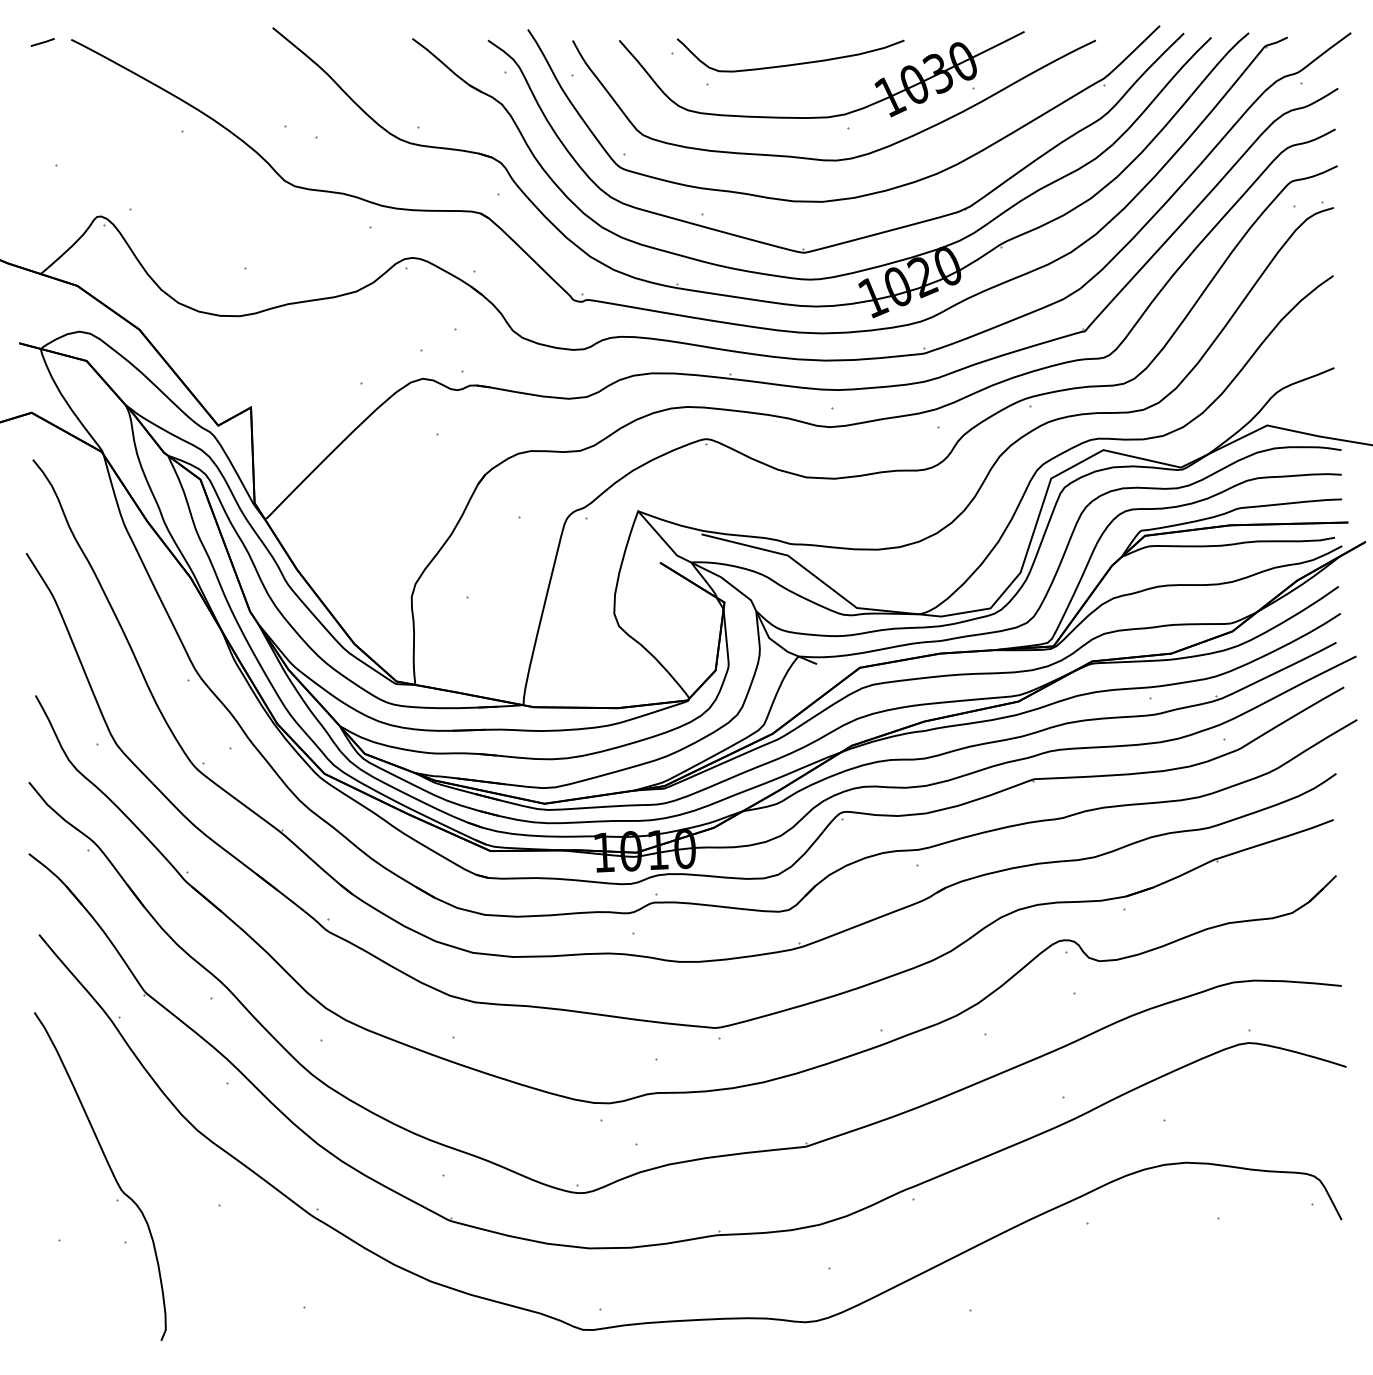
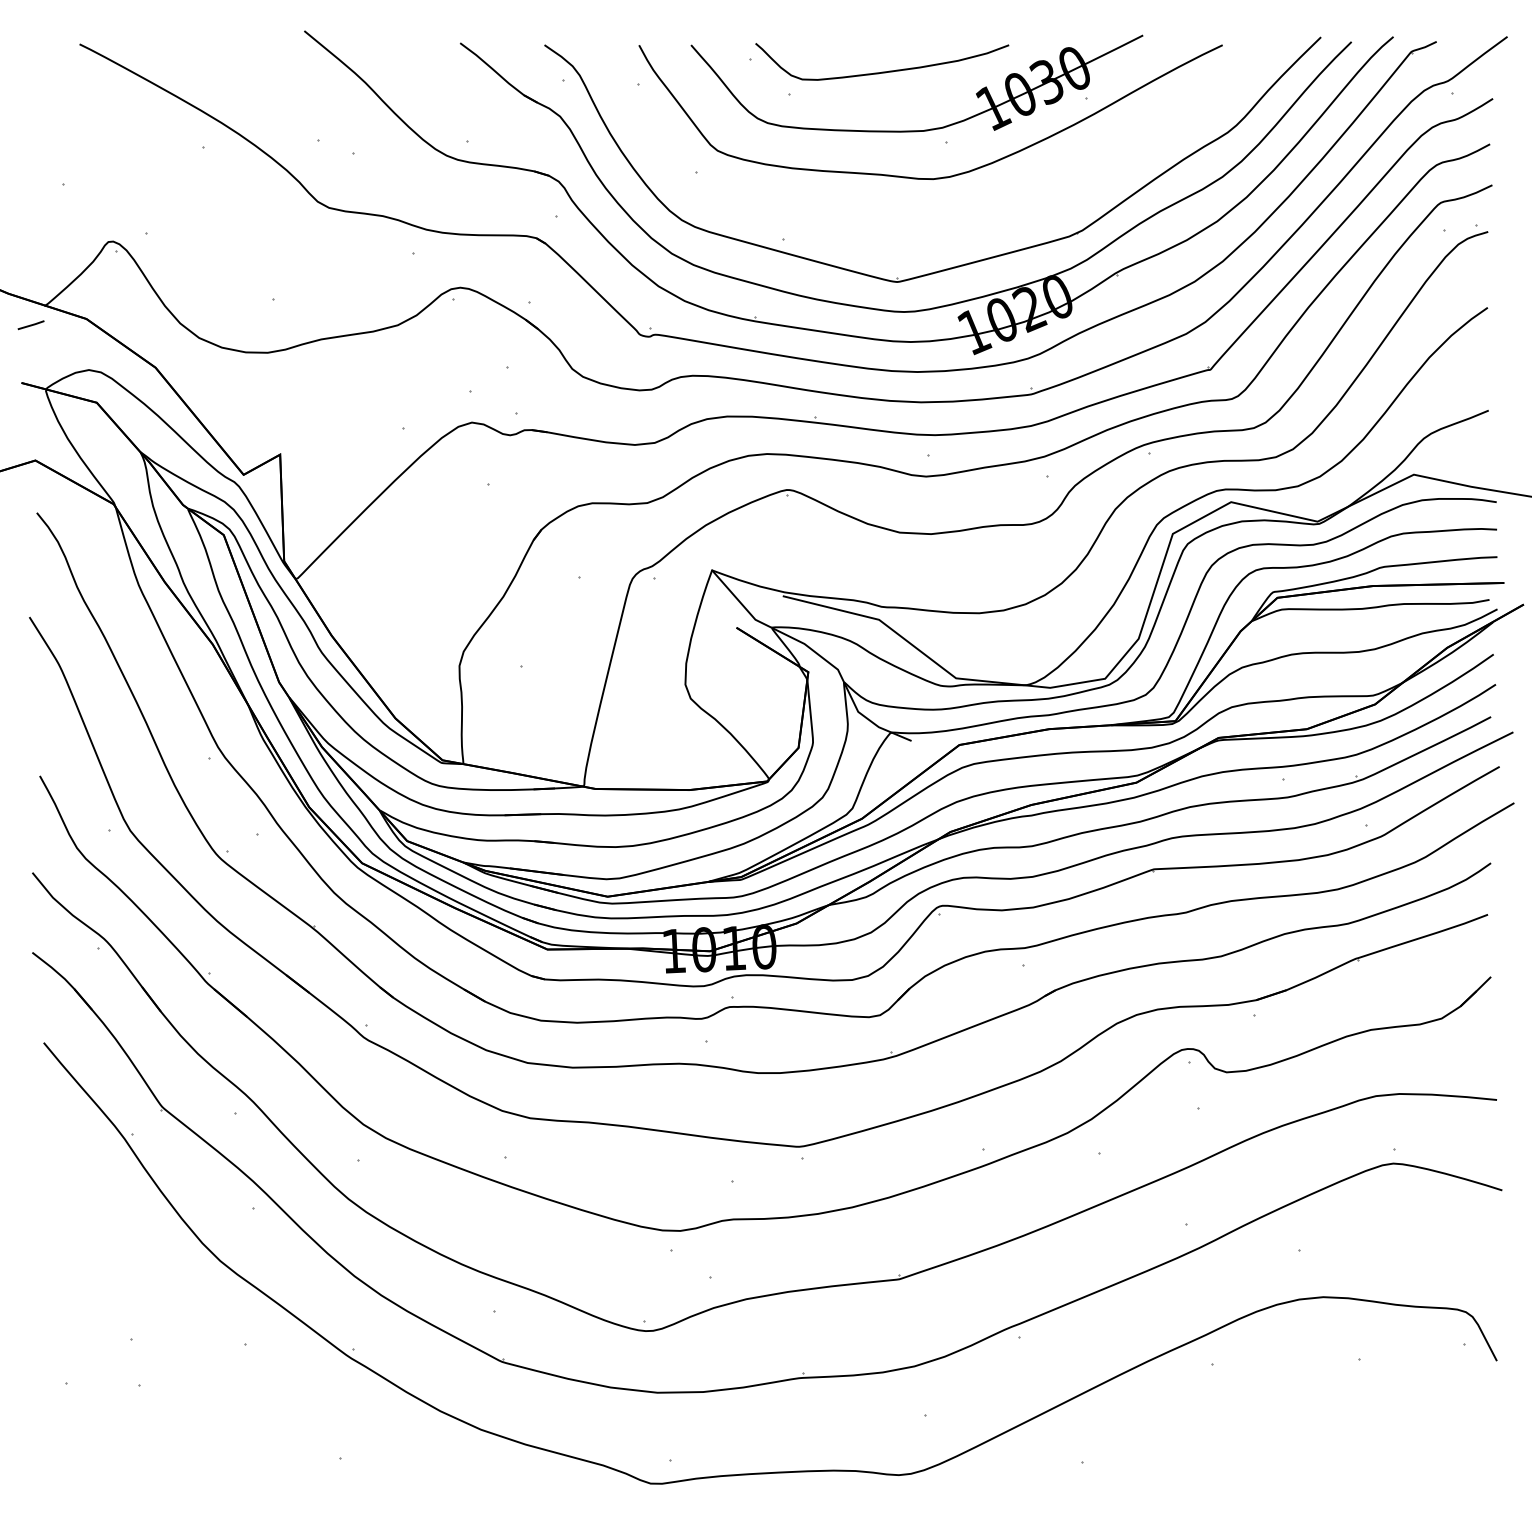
line: (42, 42) -> (30, 325), moved
part: (863, 194) -> (963, 217), removed
curve: (111, 1173) -> (124, 1309), removed

